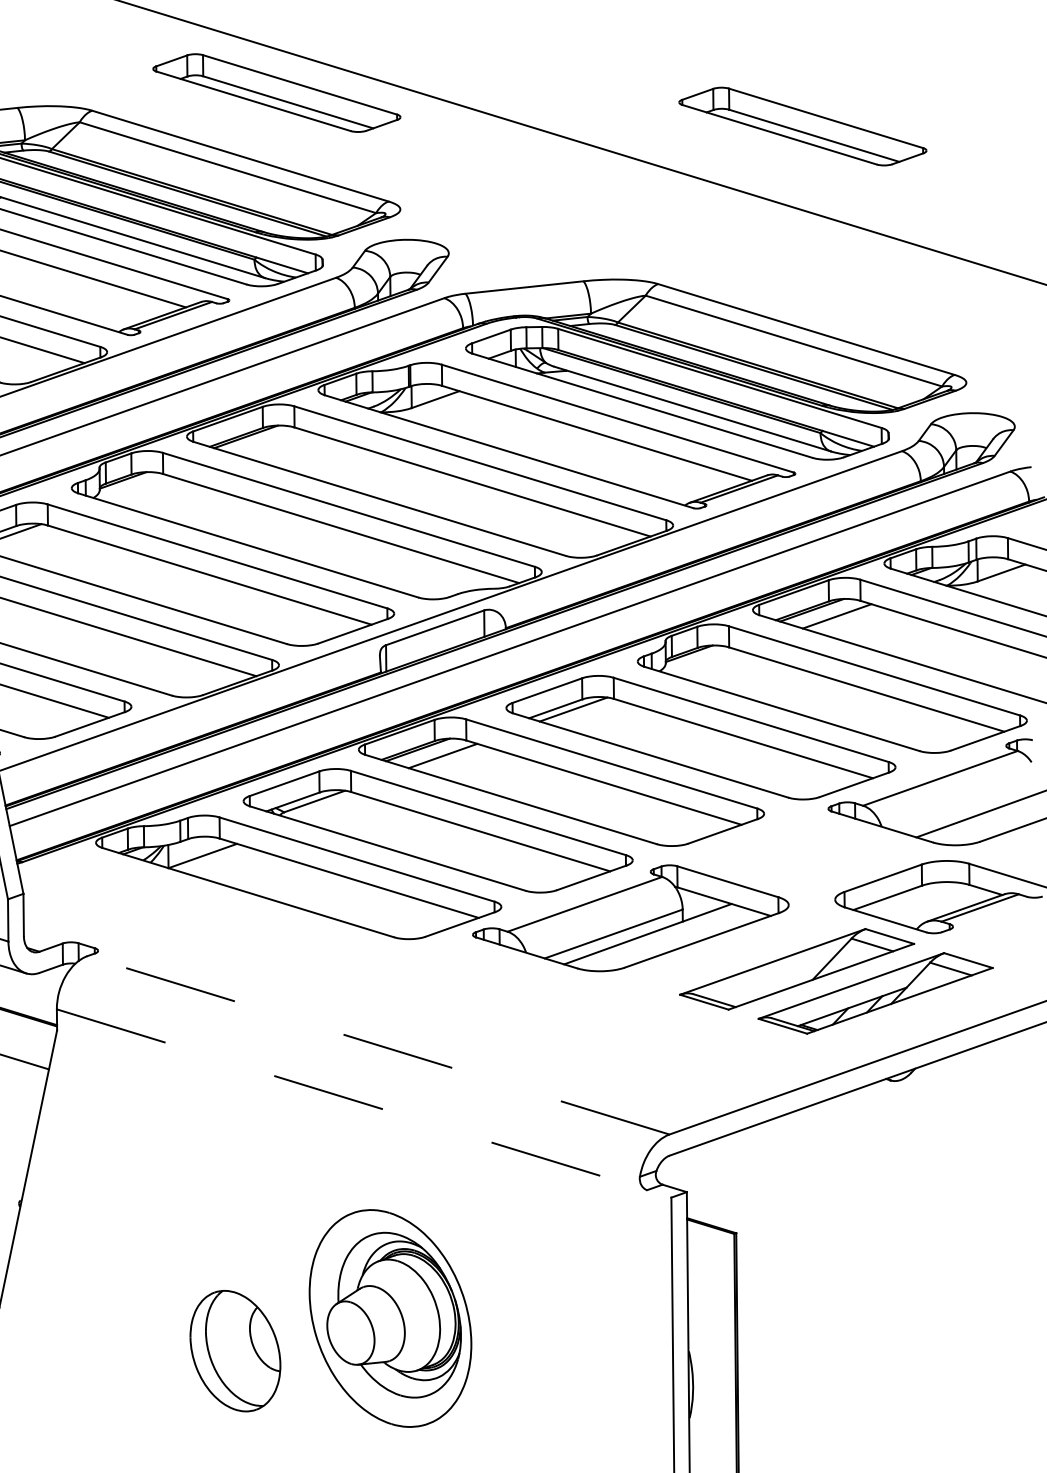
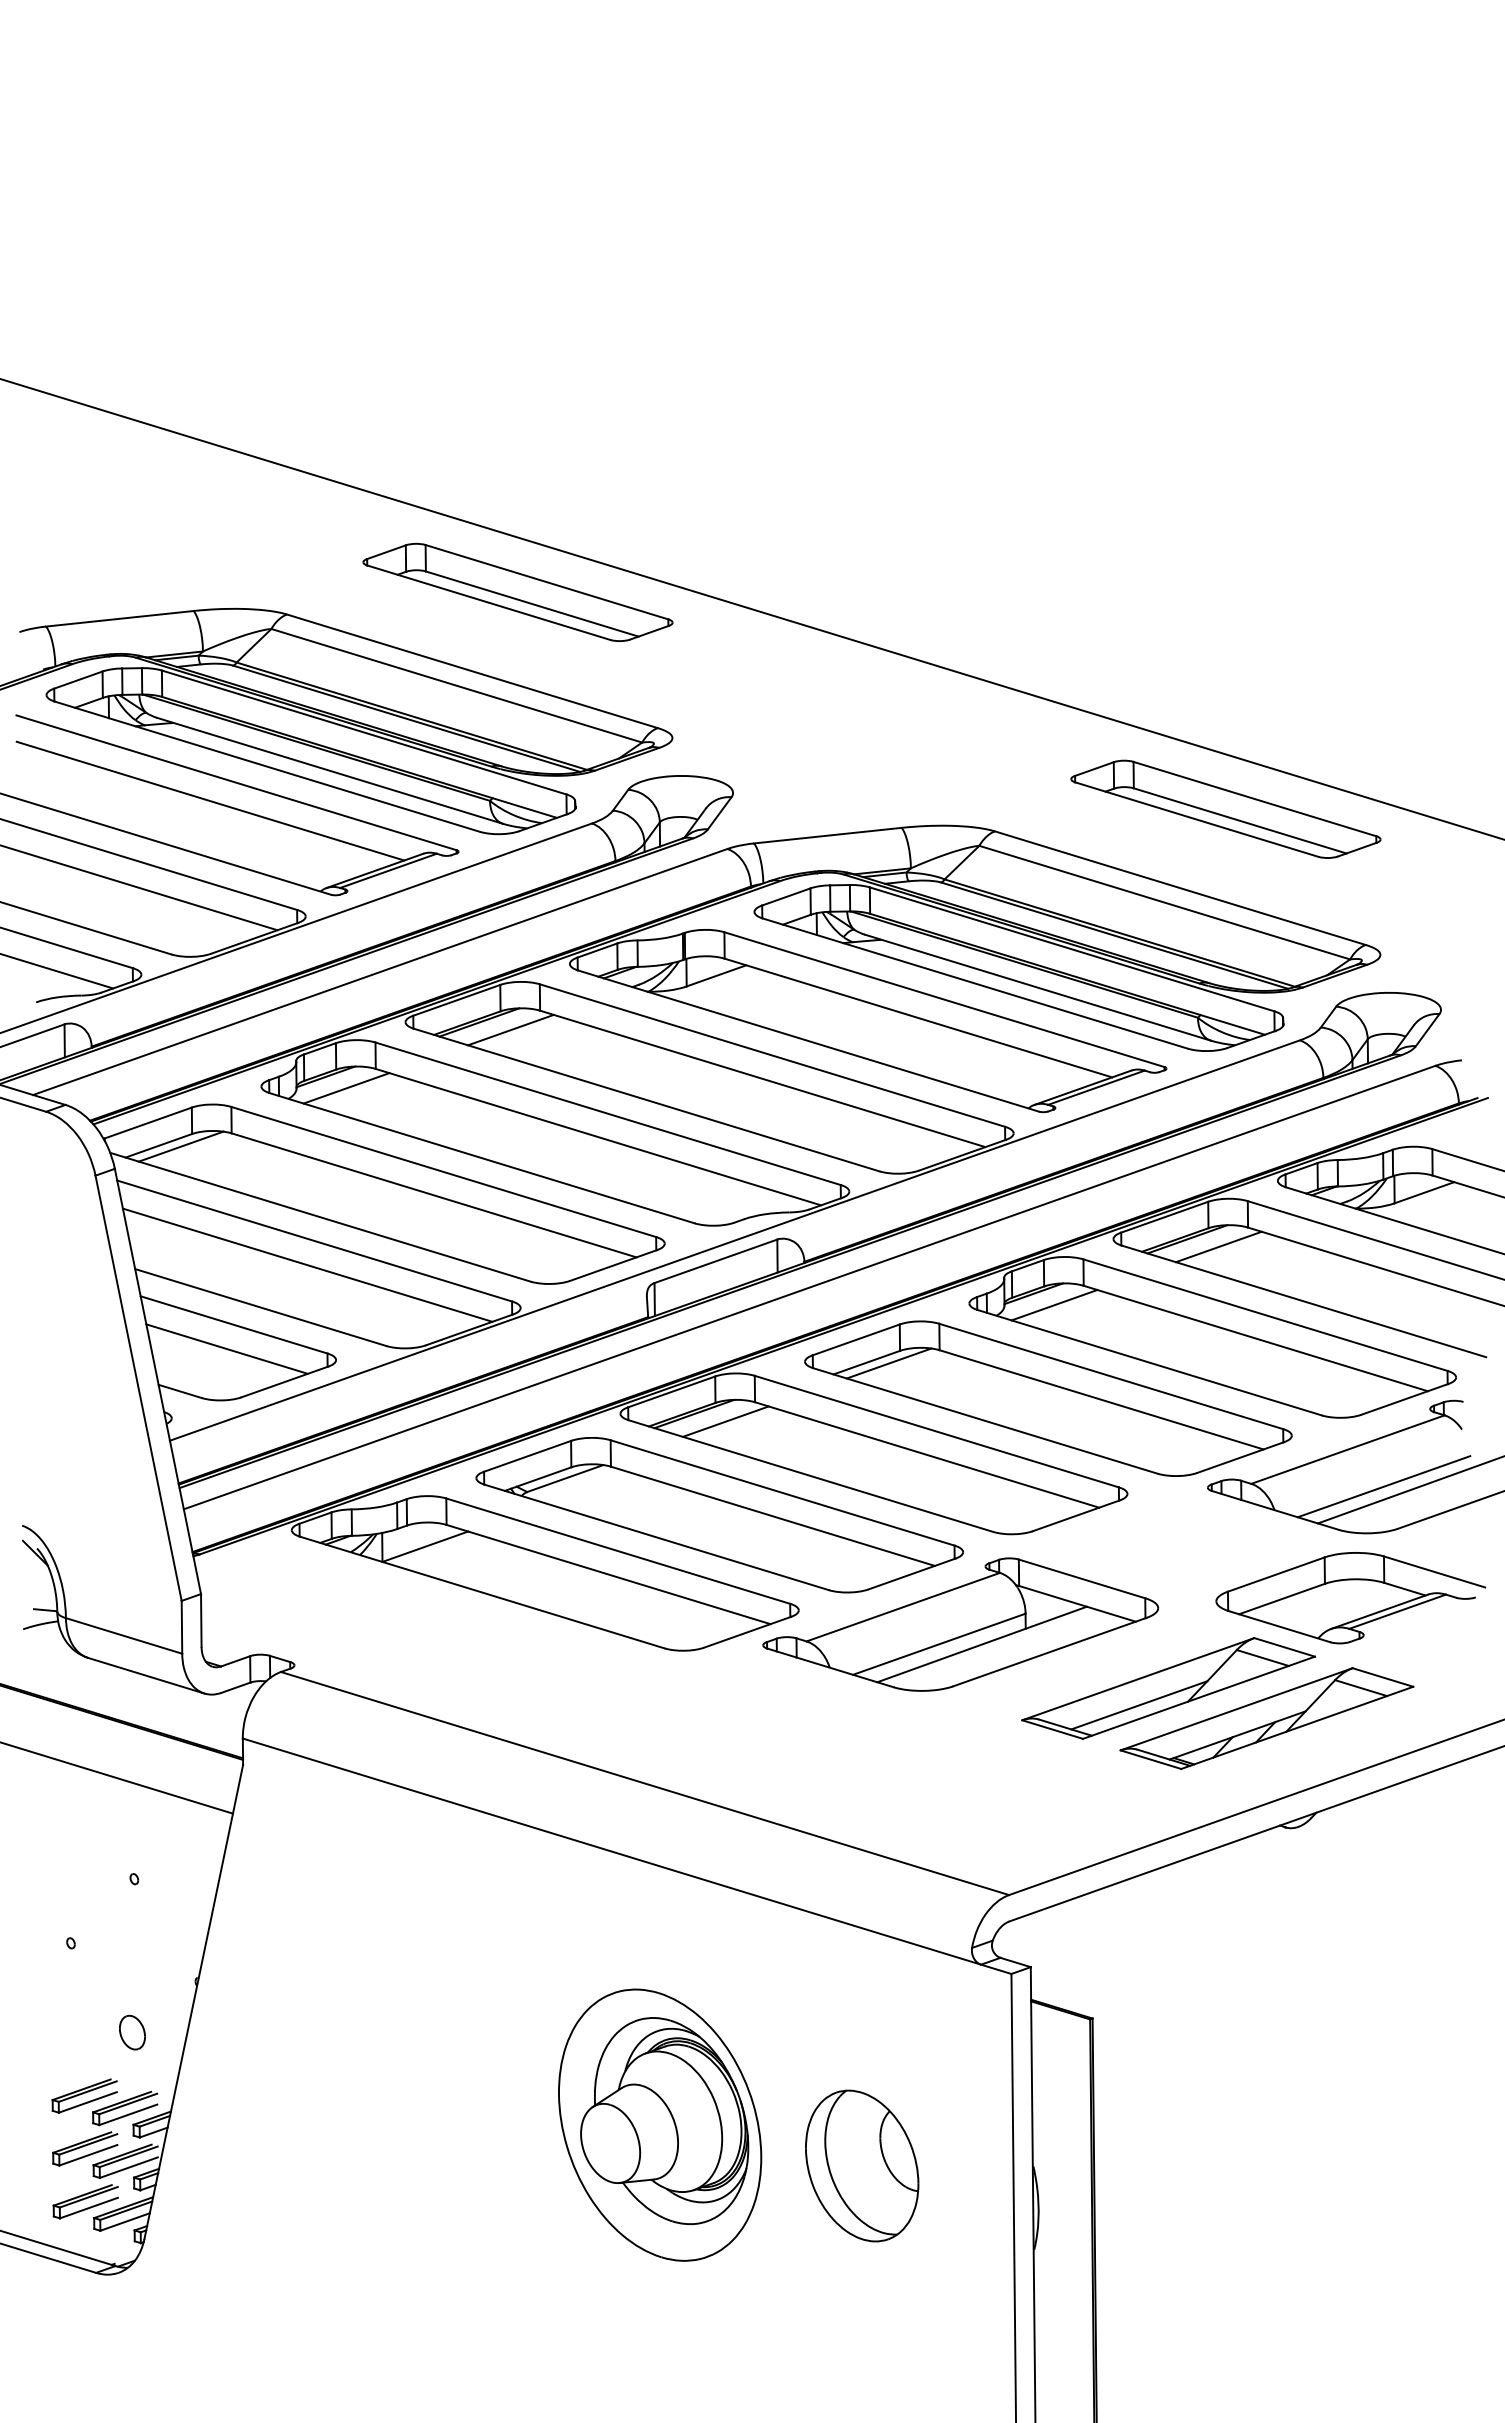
part: (802, 125) -> (1225, 808), moved
line: (270, 442) -> (510, 1029), added
line: (139, 489) -> (346, 1088), added
line: (705, 663) -> (1054, 1305), added
line: (968, 807) -> (1383, 1486), added
line: (773, 982) -> (1139, 1705), added
line: (378, 1045) -> (645, 1783), dashed -> solid
line: (364, 1103) -> (627, 1856), dashed -> solid
part: (235, 1350) -> (862, 2165), moved

